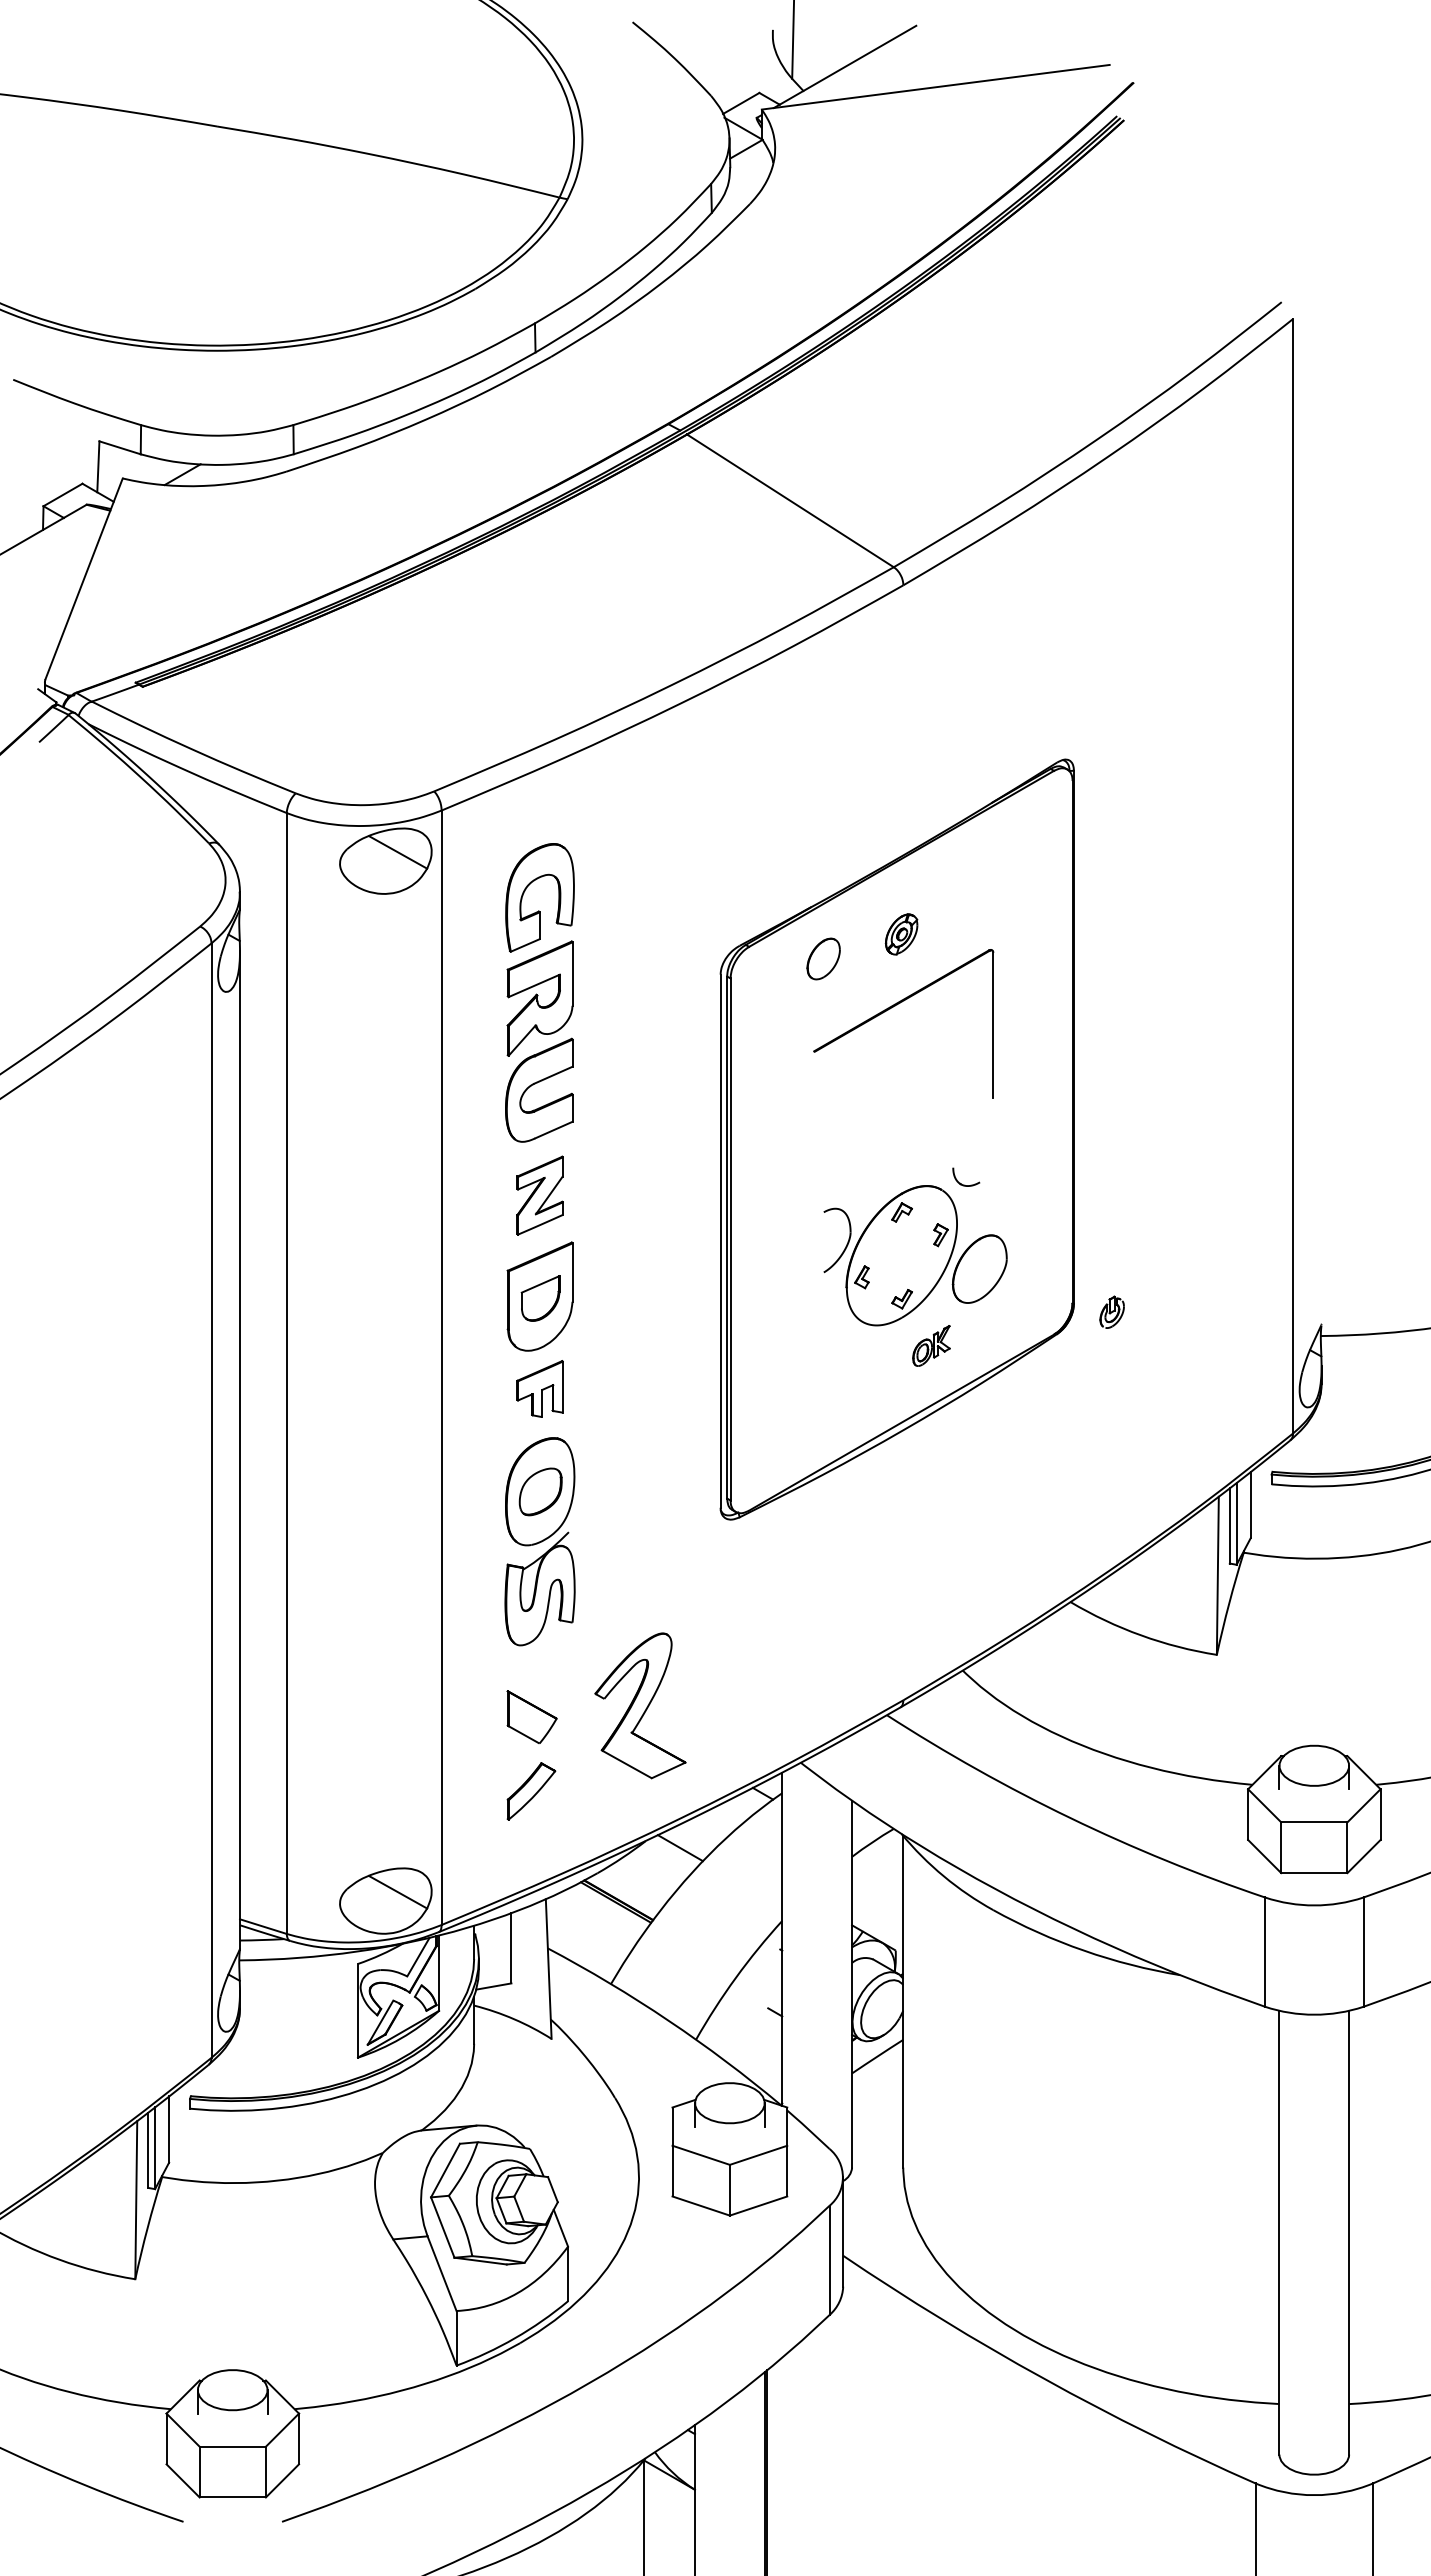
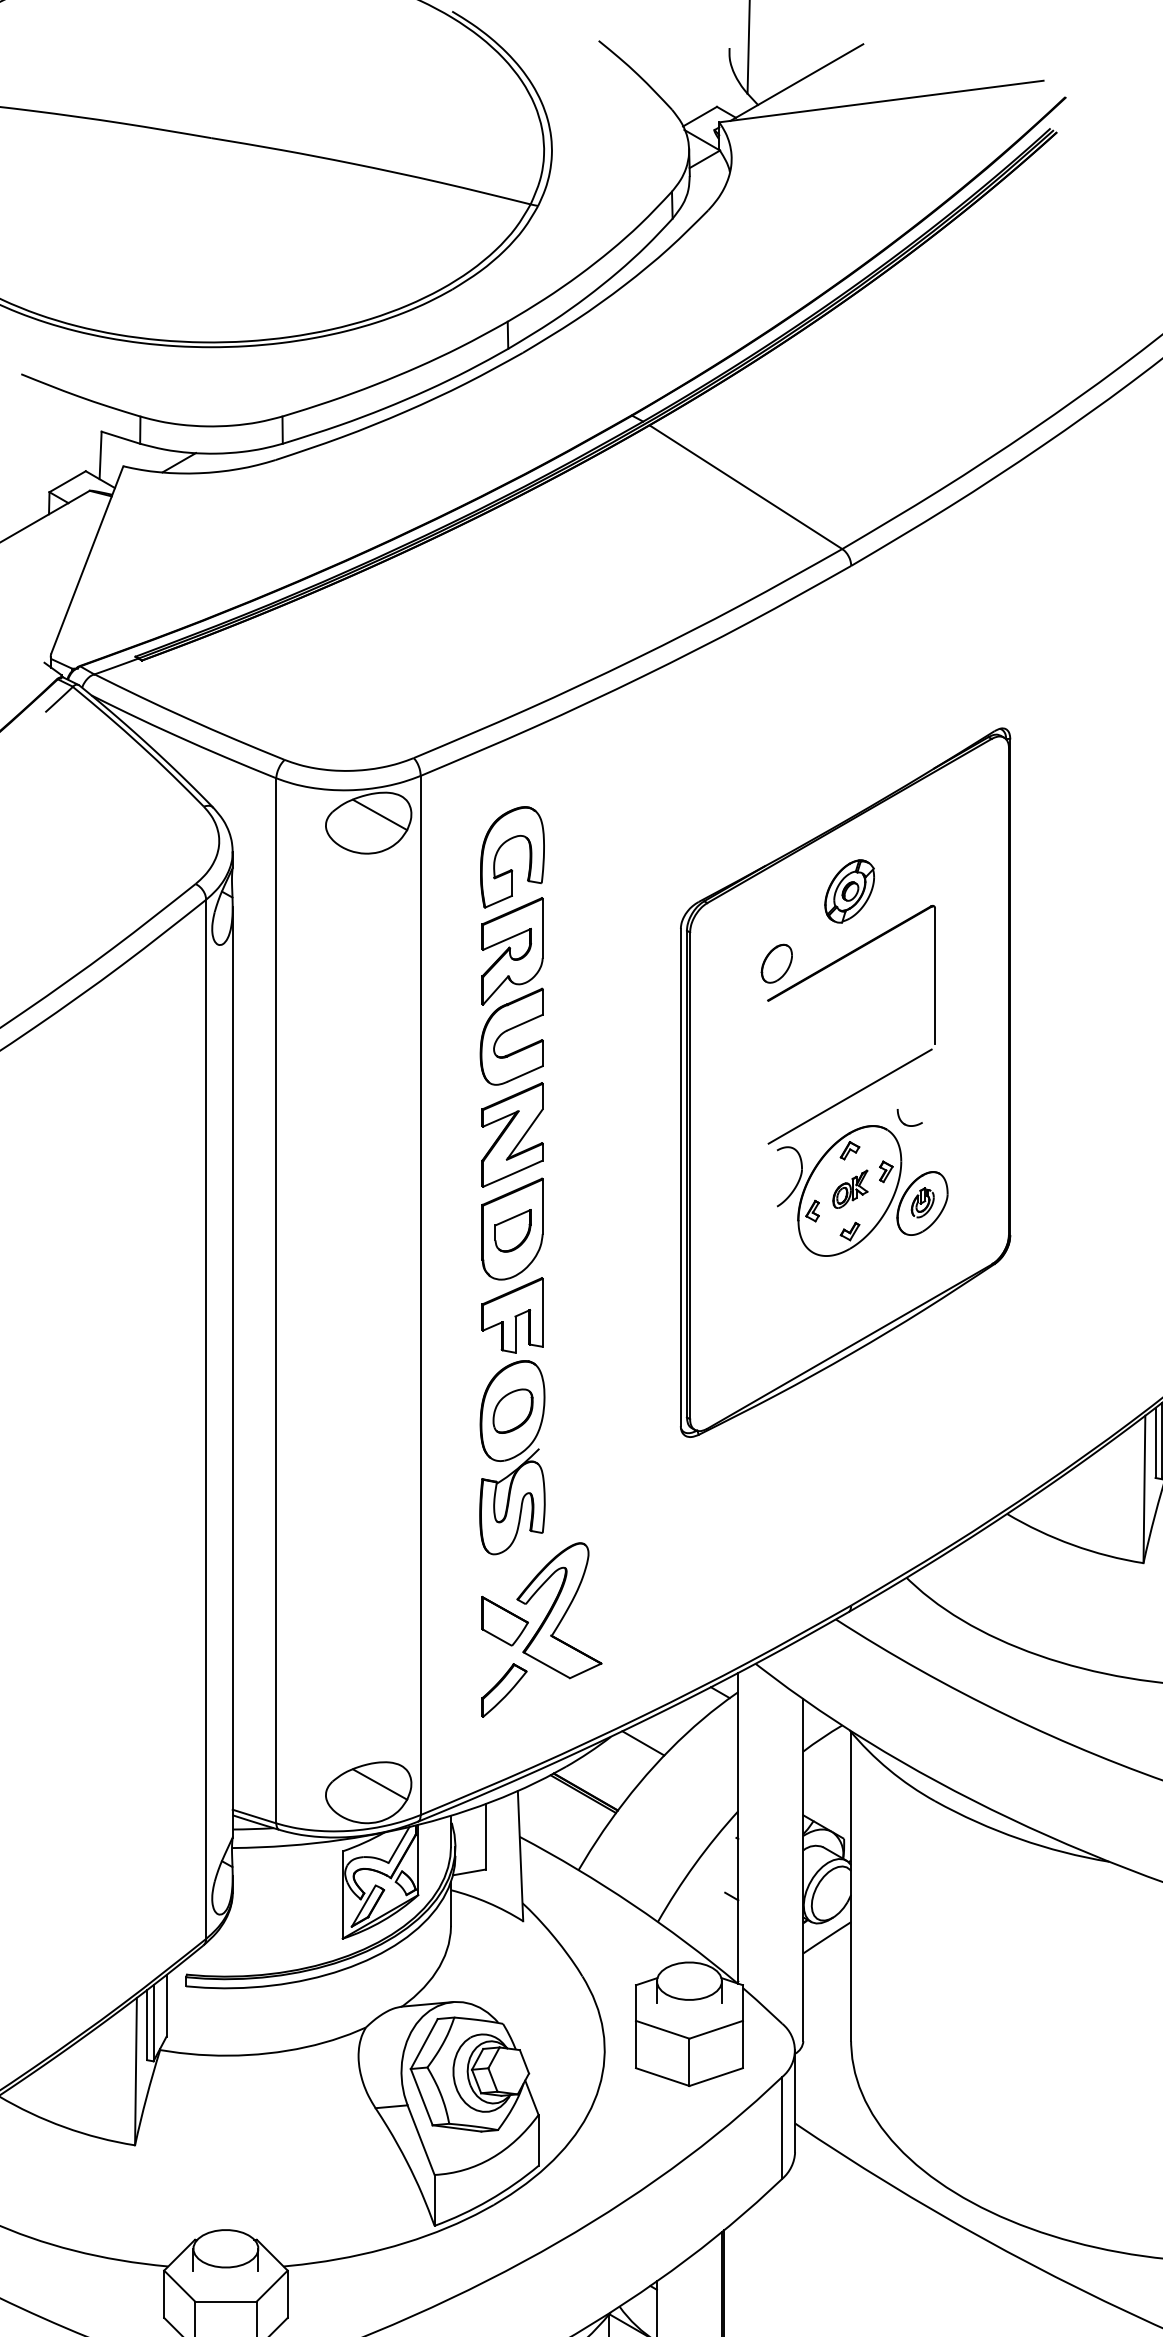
part: (901, 934) -> (849, 891), size x1.67
part: (823, 958) -> (776, 963), moved
line: (901, 1154) -> (849, 1096), added
part: (539, 1195) -> (511, 1134), size x1.43
part: (1111, 1311) -> (922, 1201), moved
part: (931, 1345) -> (850, 1188), moved
part: (539, 1388) -> (511, 1314), size x1.43
part: (640, 1705) -> (559, 1610), moved

